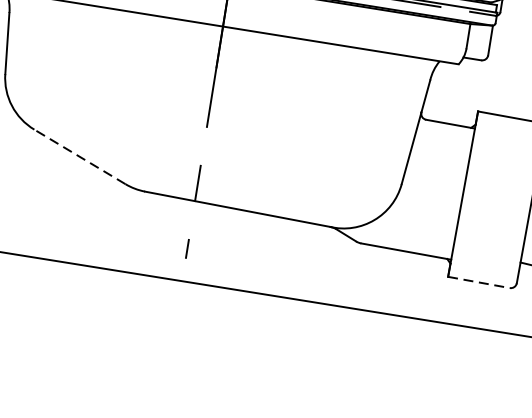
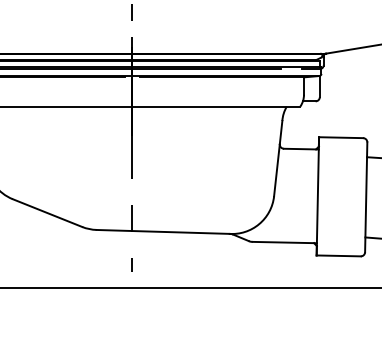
line: (80, 156) -> (47, 212), dashed -> solid
line: (480, 282) -> (339, 255), dashed -> solid

